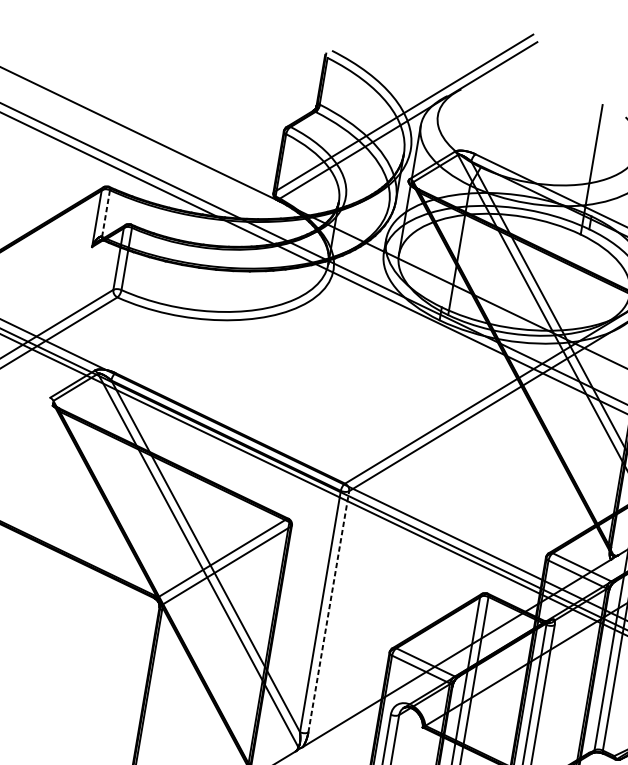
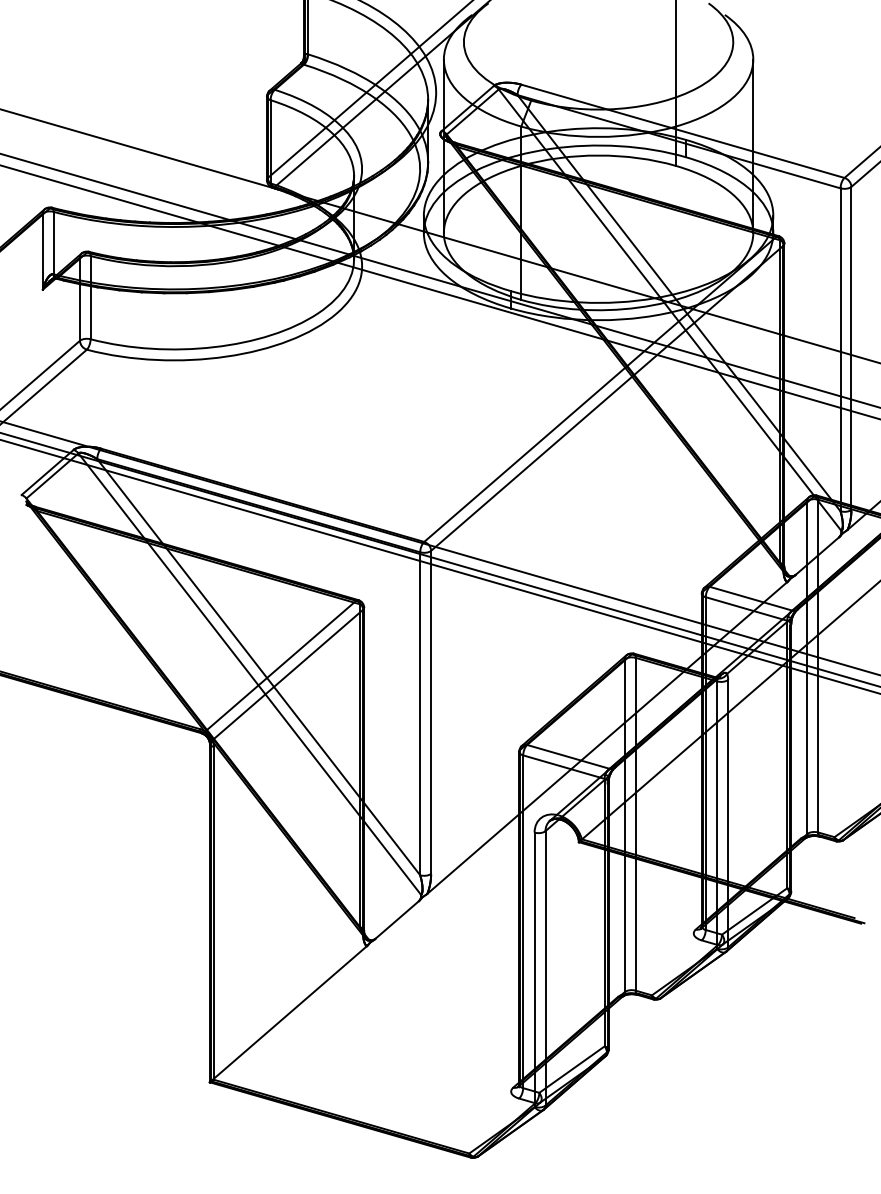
line: (106, 213) -> (53, 242), dashed -> solid
line: (329, 611) -> (431, 711), dashed -> solid

